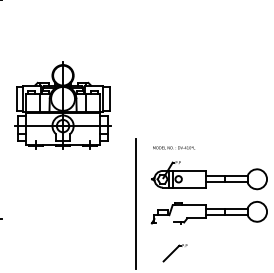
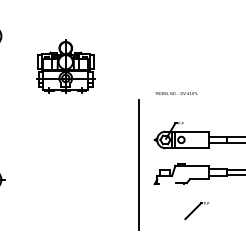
part: (62, 105) -> (65, 66), size x0.6
text: (173, 147) -> (176, 93), moved
part: (174, 253) -> (196, 211), moved

